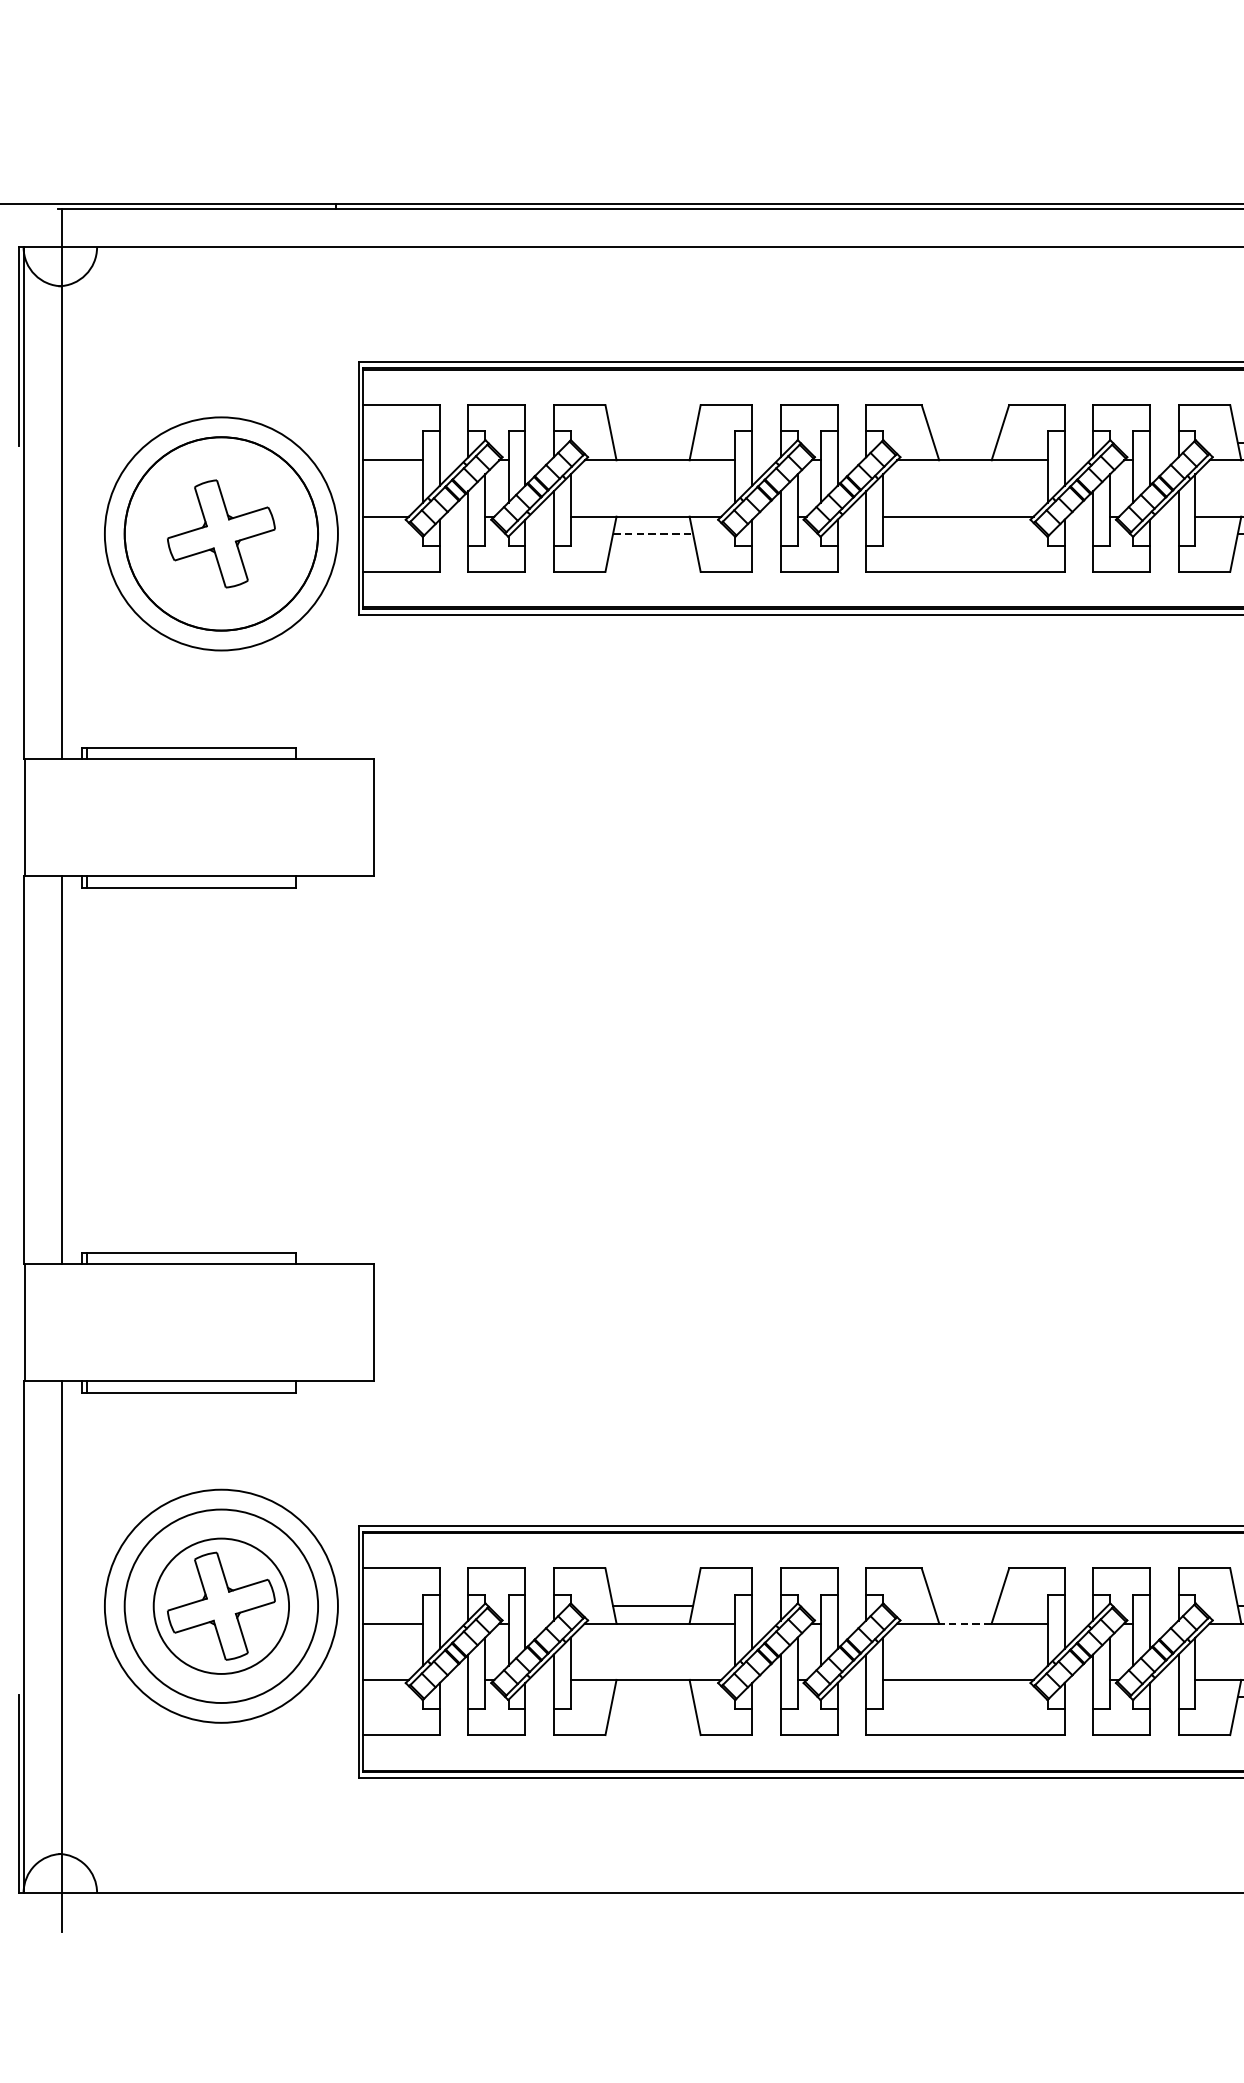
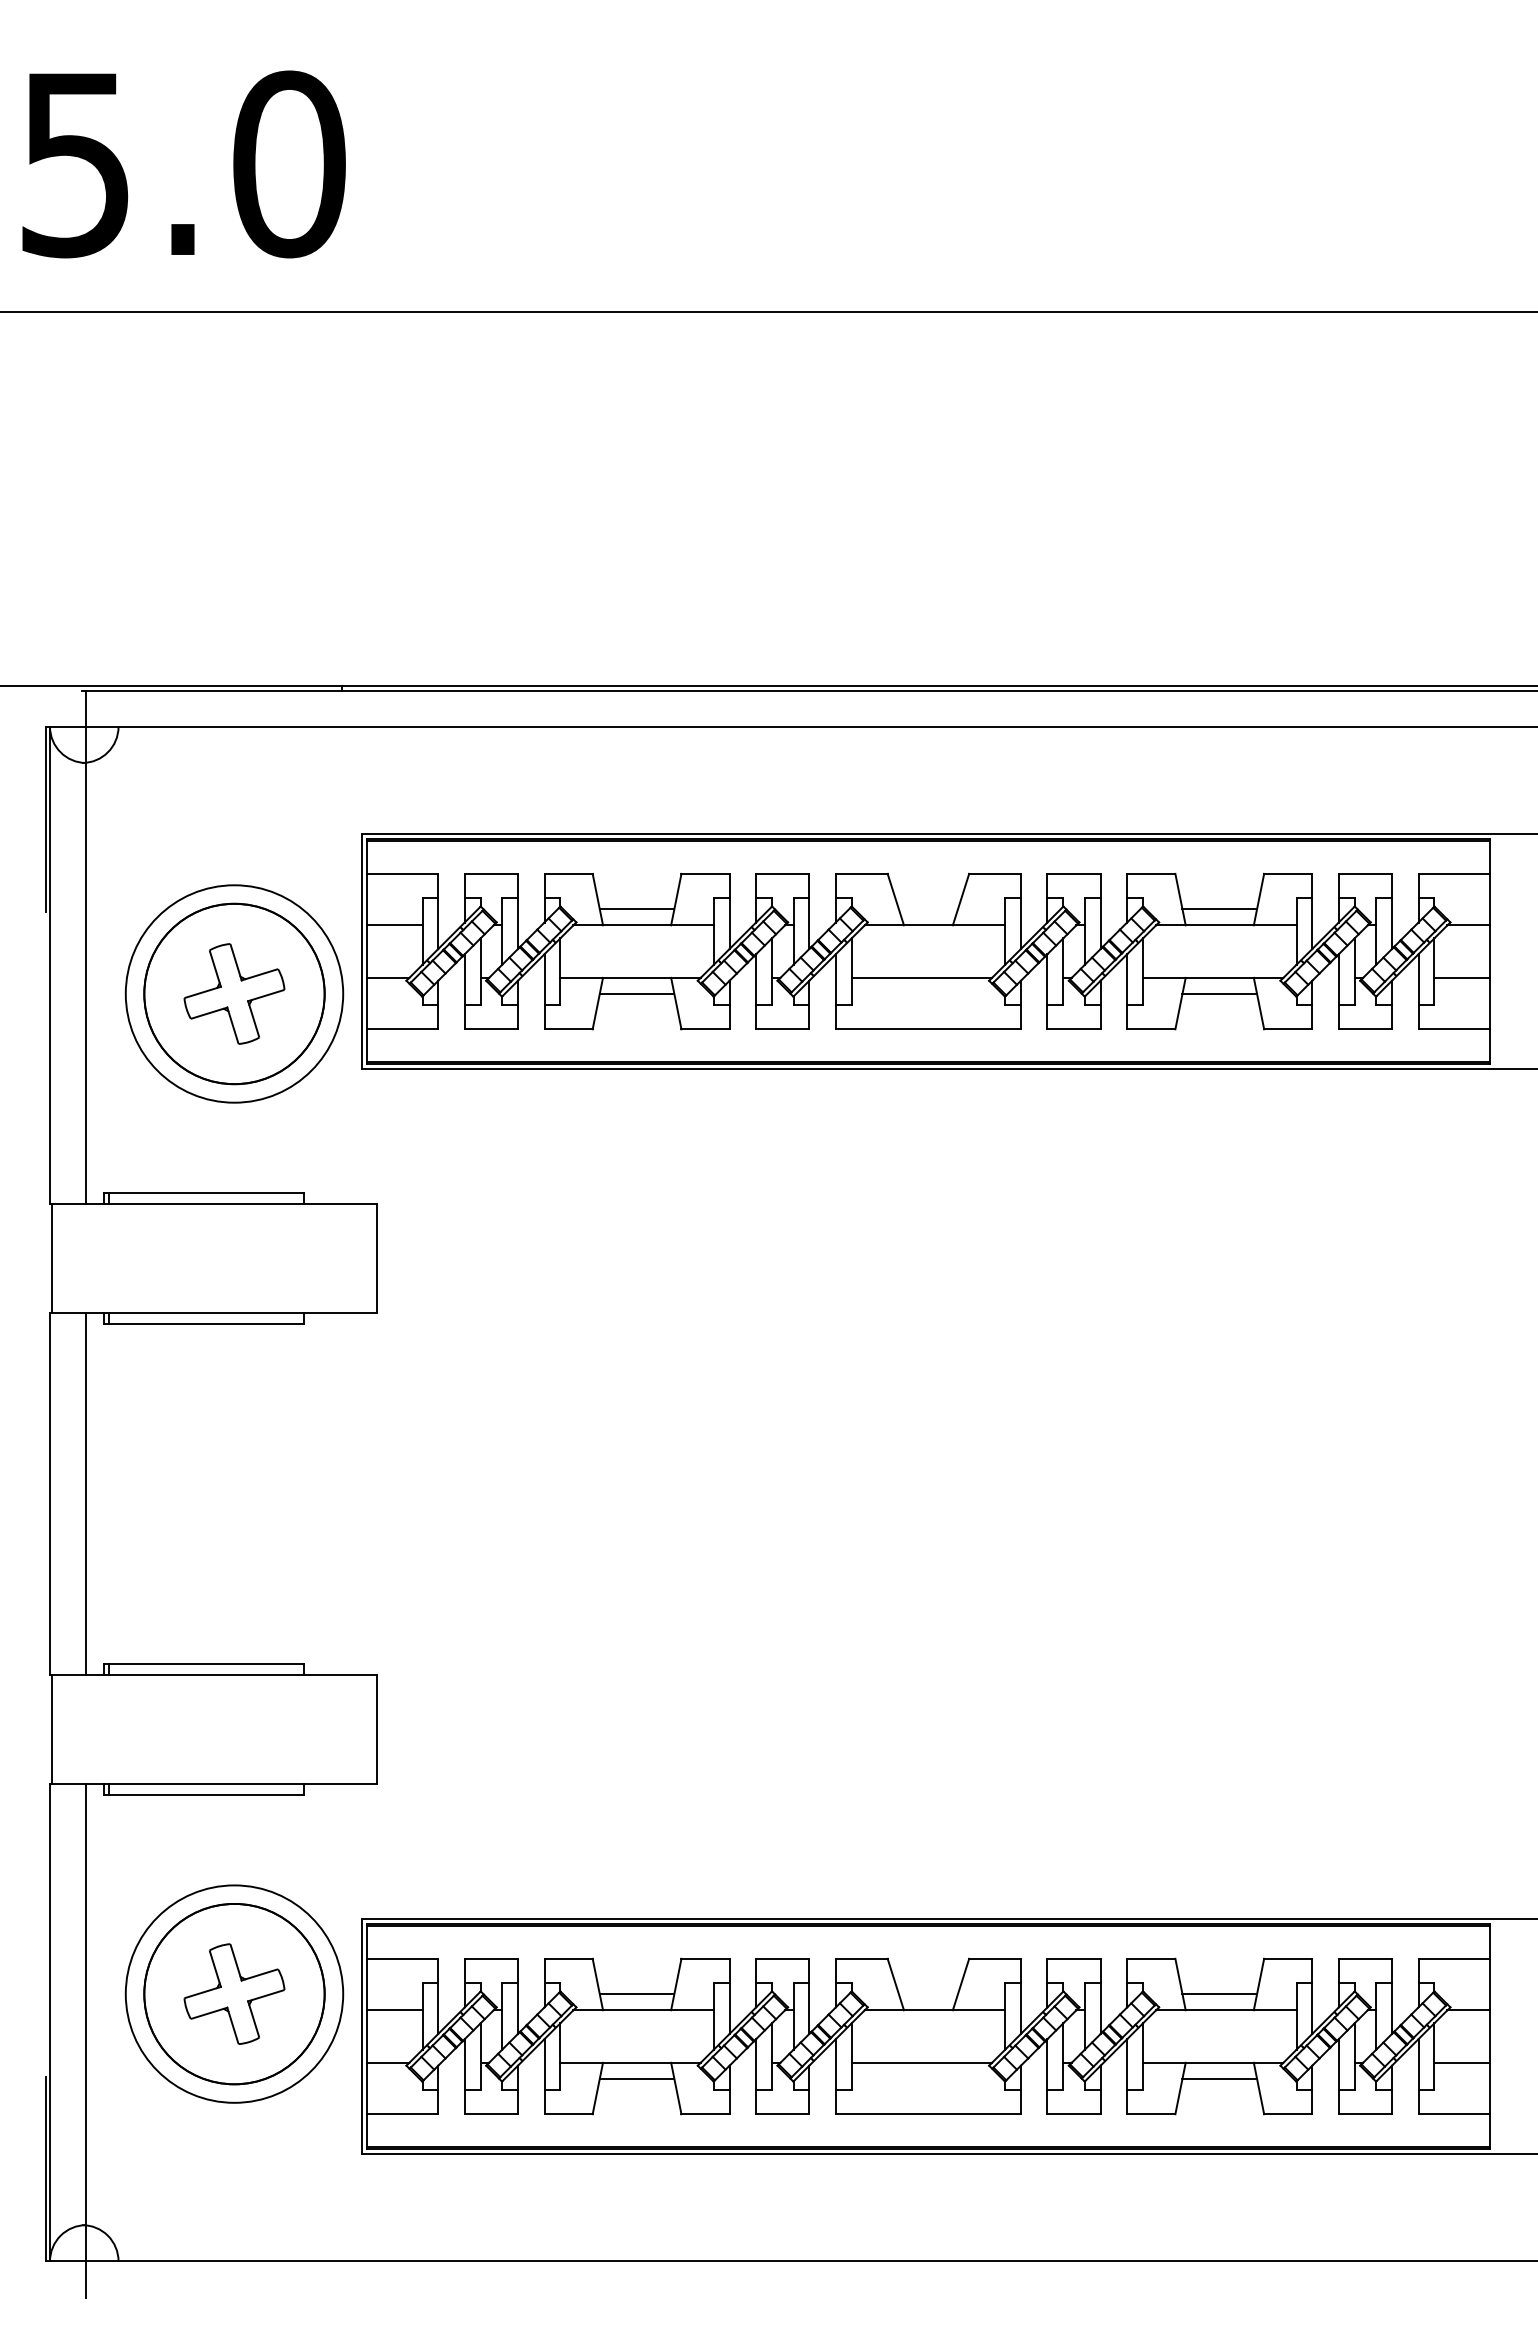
line: (652, 443) -> (636, 909), added
line: (653, 534) -> (637, 994), dashed -> solid
circle: (221, 1605) -> (234, 1993), size x1.43
line: (964, 1623) -> (927, 2010), dashed -> solid
line: (652, 1697) -> (636, 2079), added

